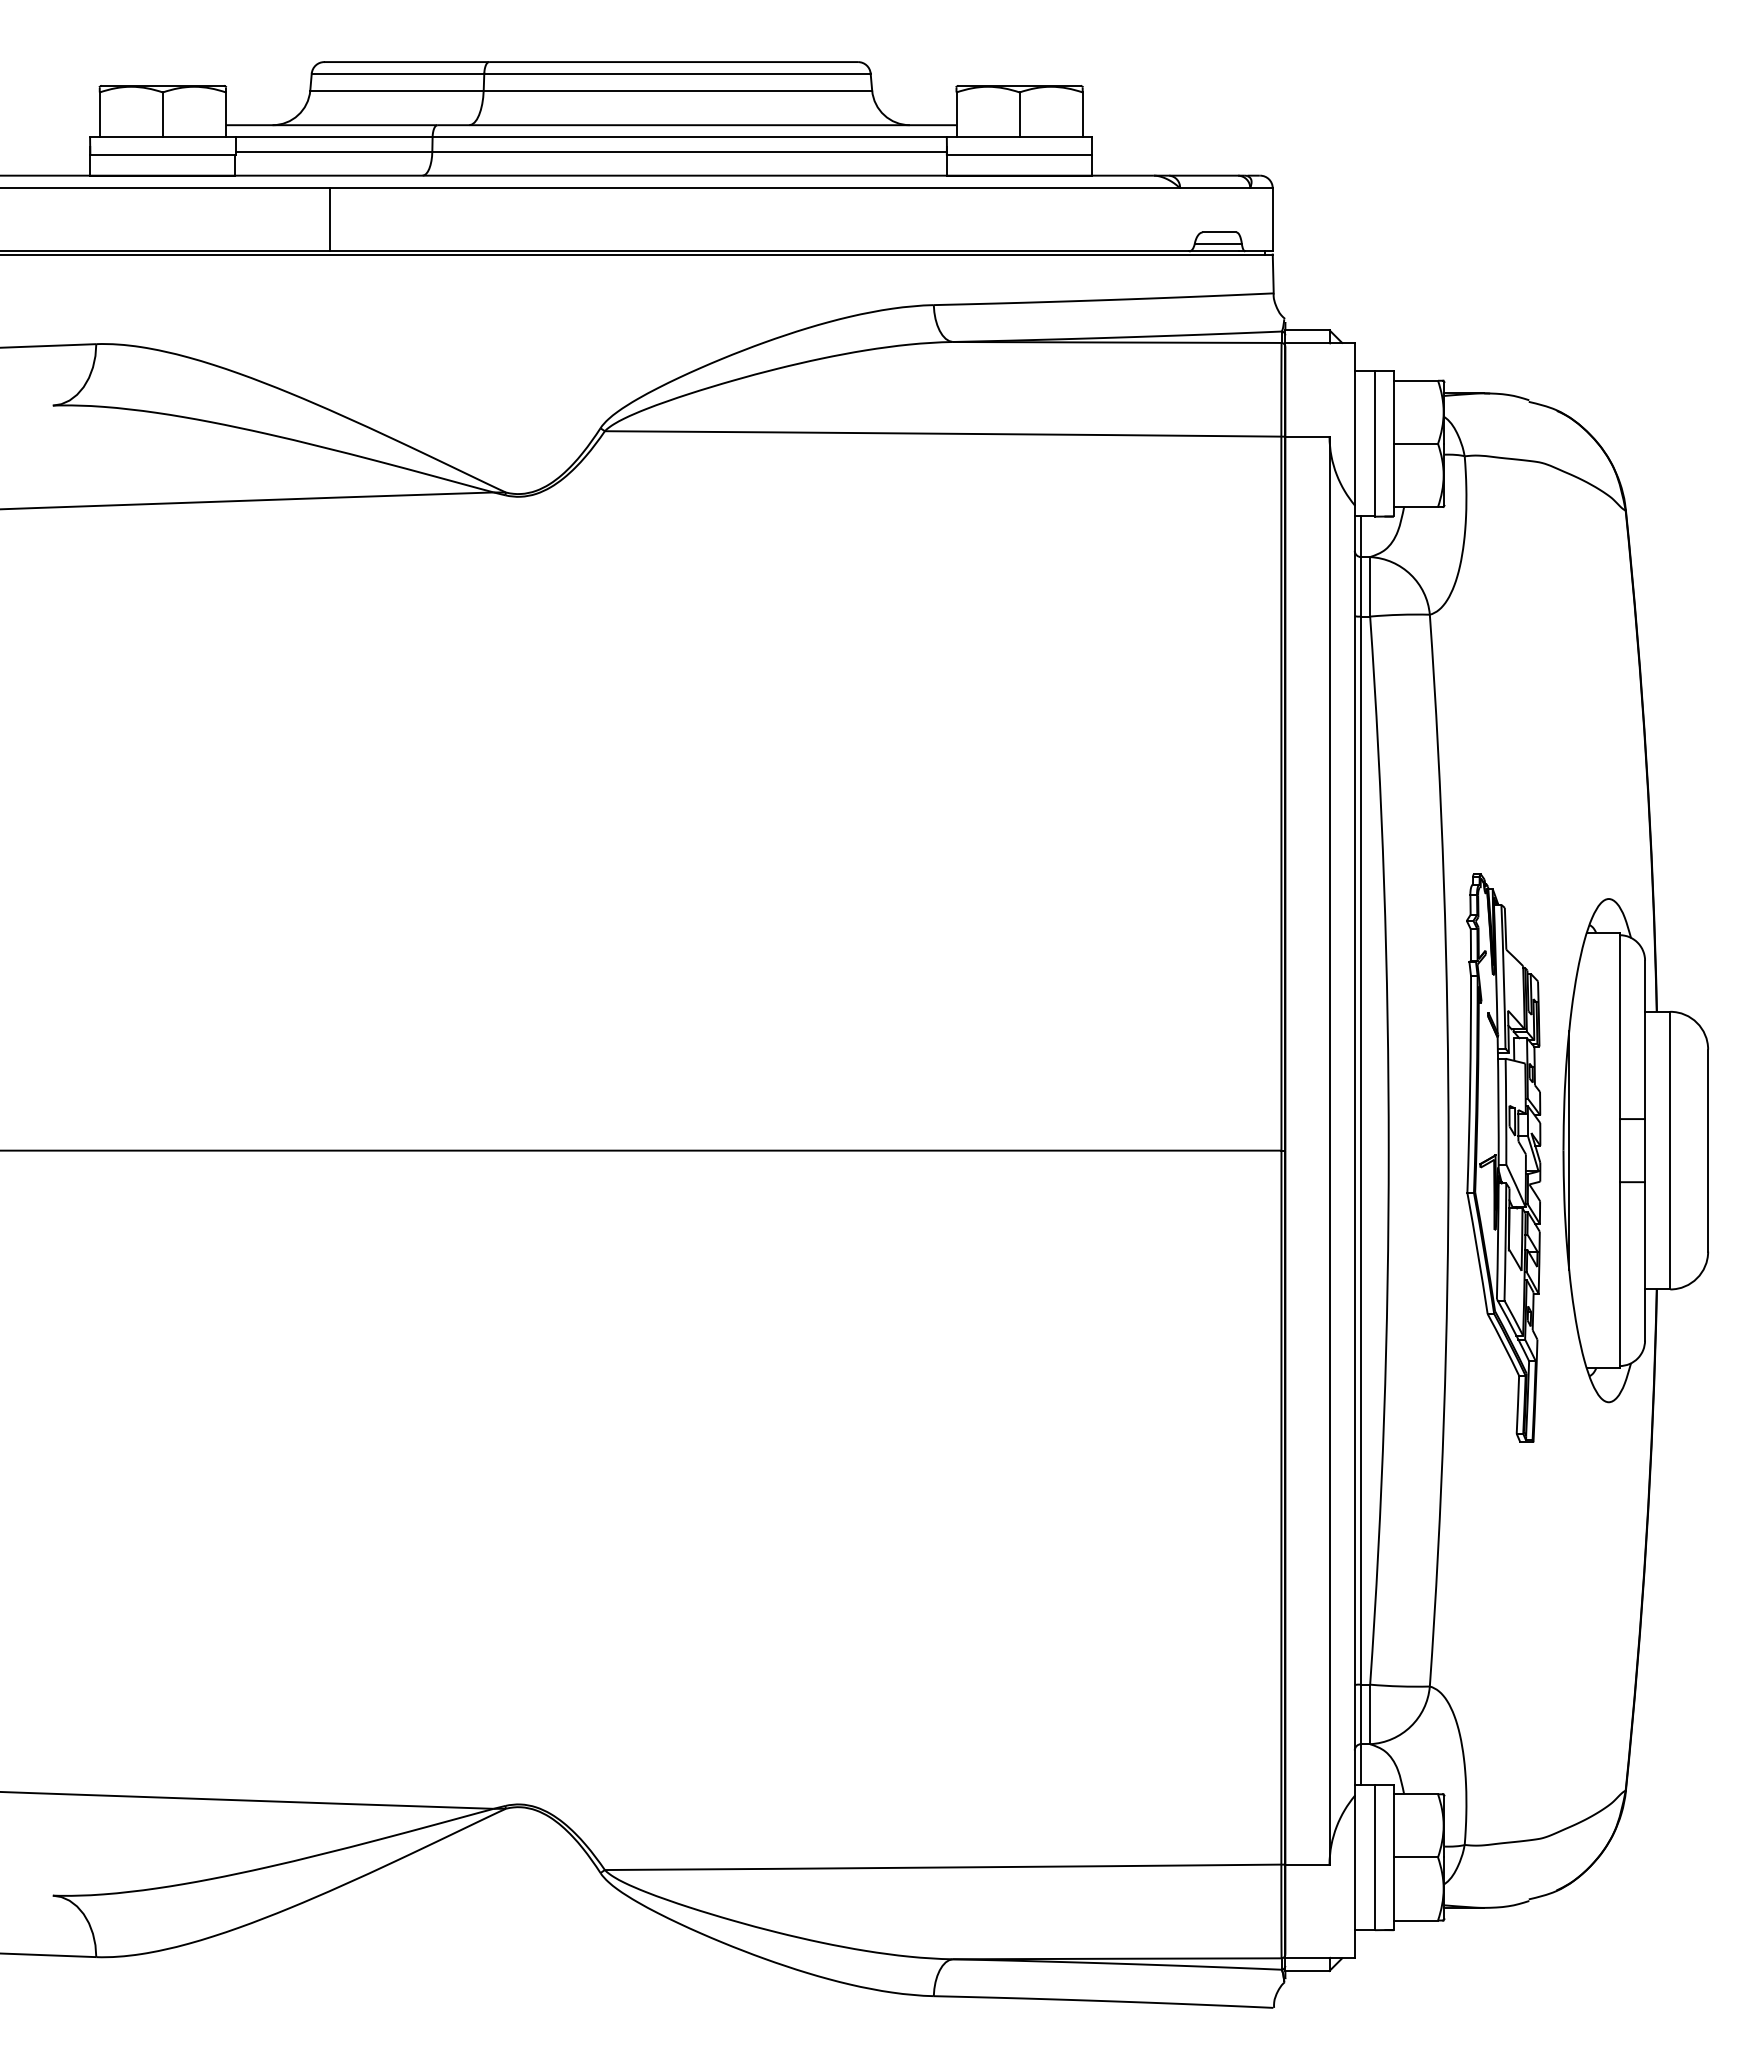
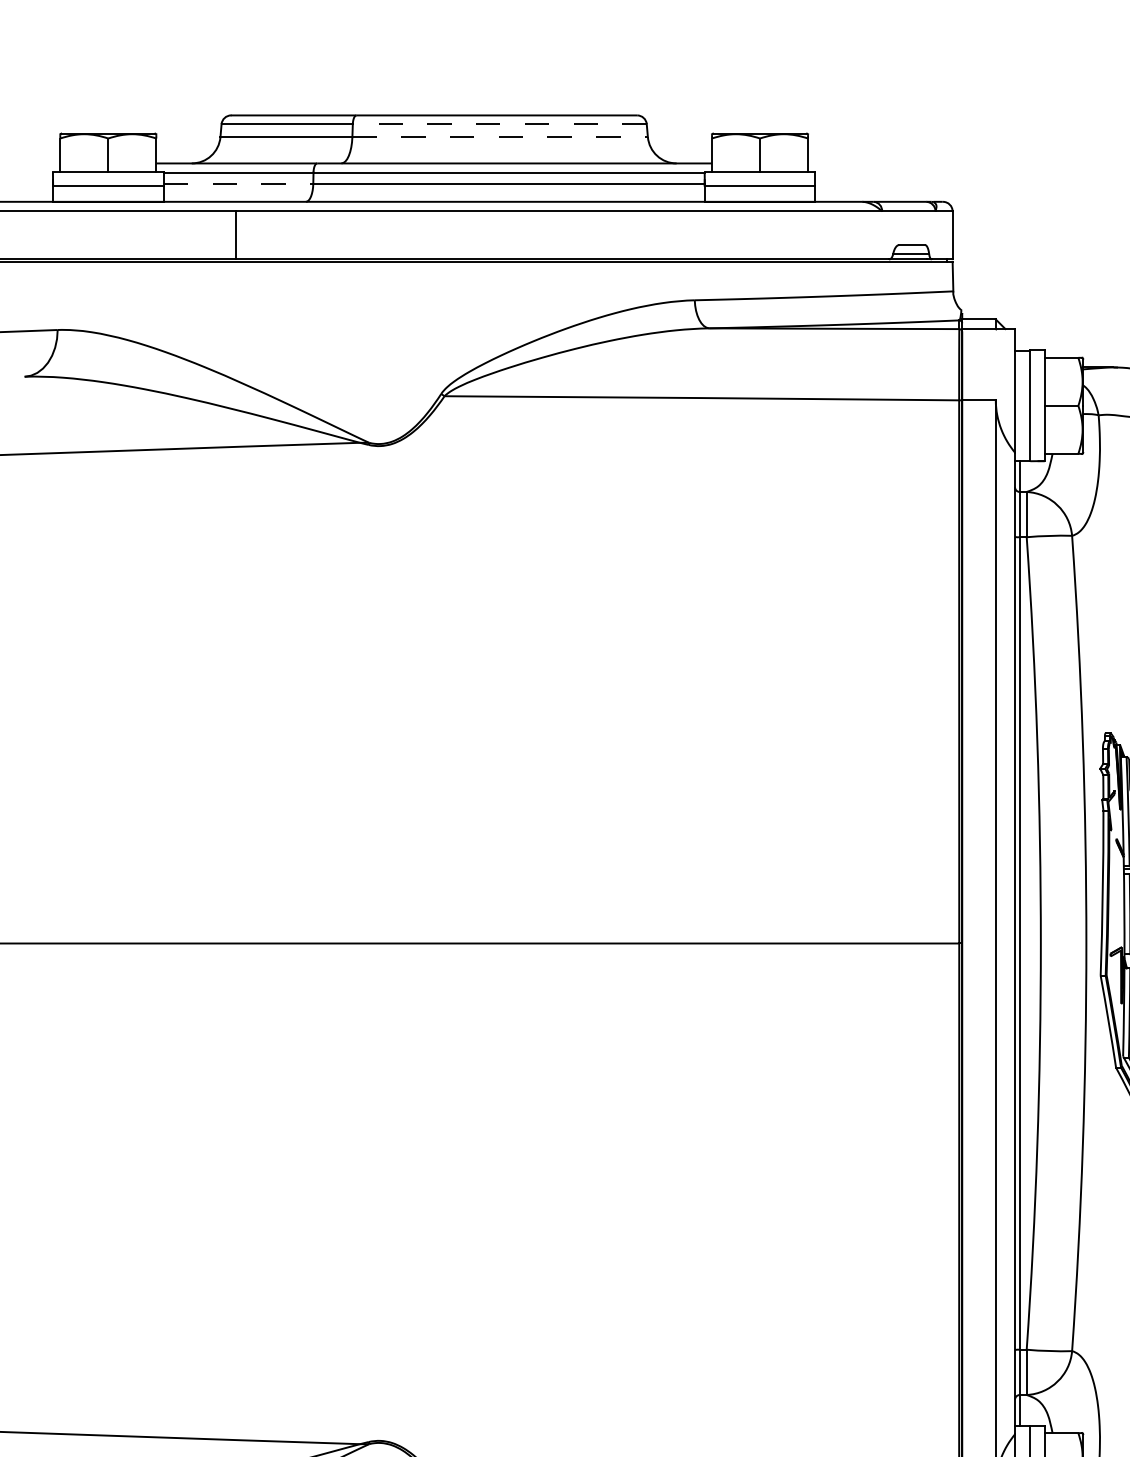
line: (676, 73) -> (499, 124), solid -> dashed
line: (678, 90) -> (500, 137), solid -> dashed
line: (334, 151) -> (238, 183), solid -> dashed

